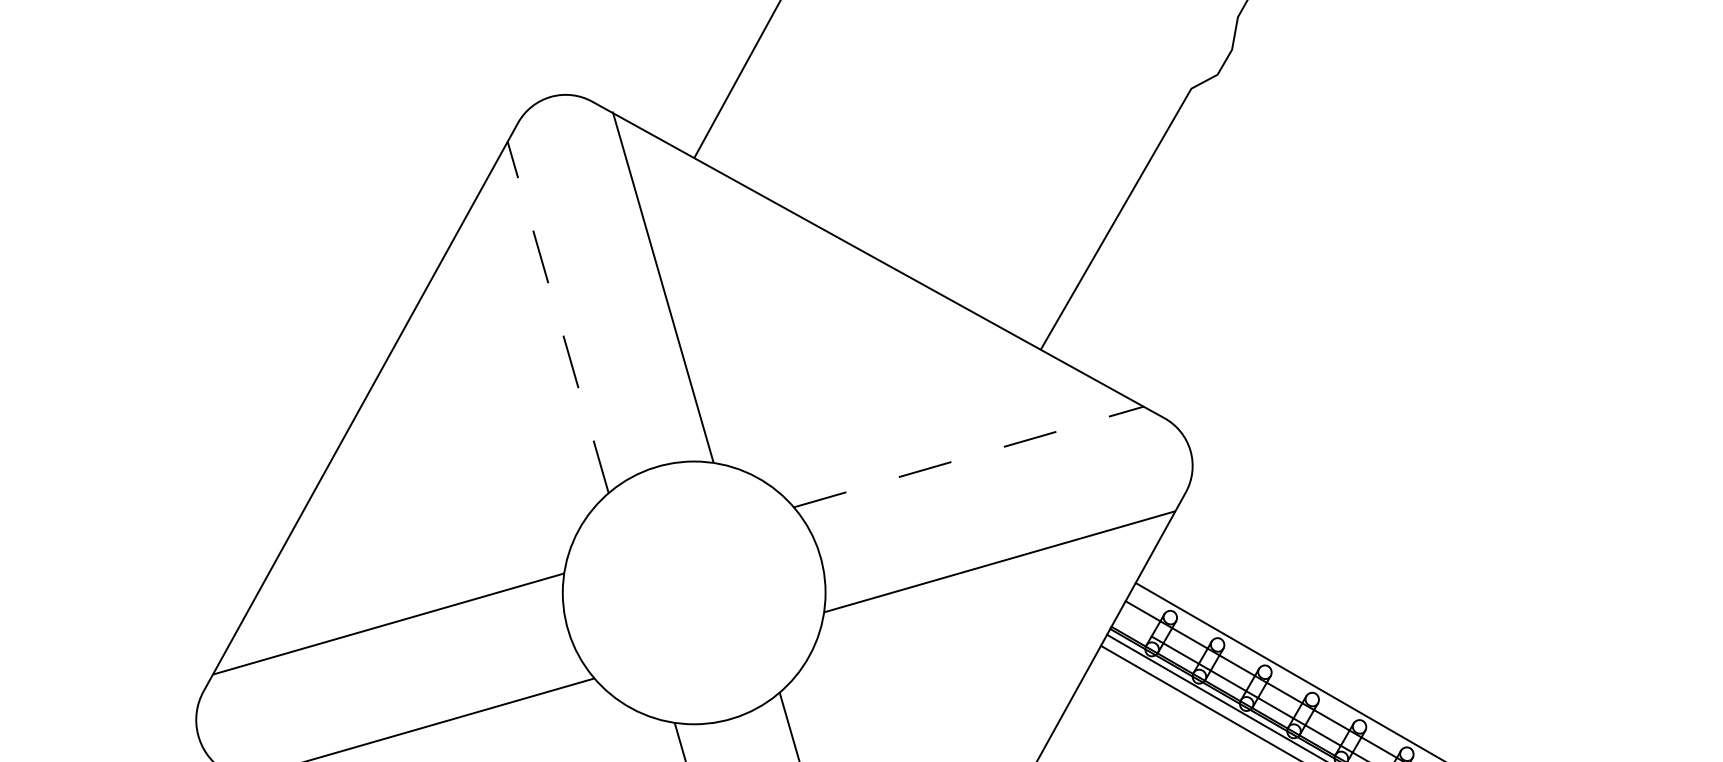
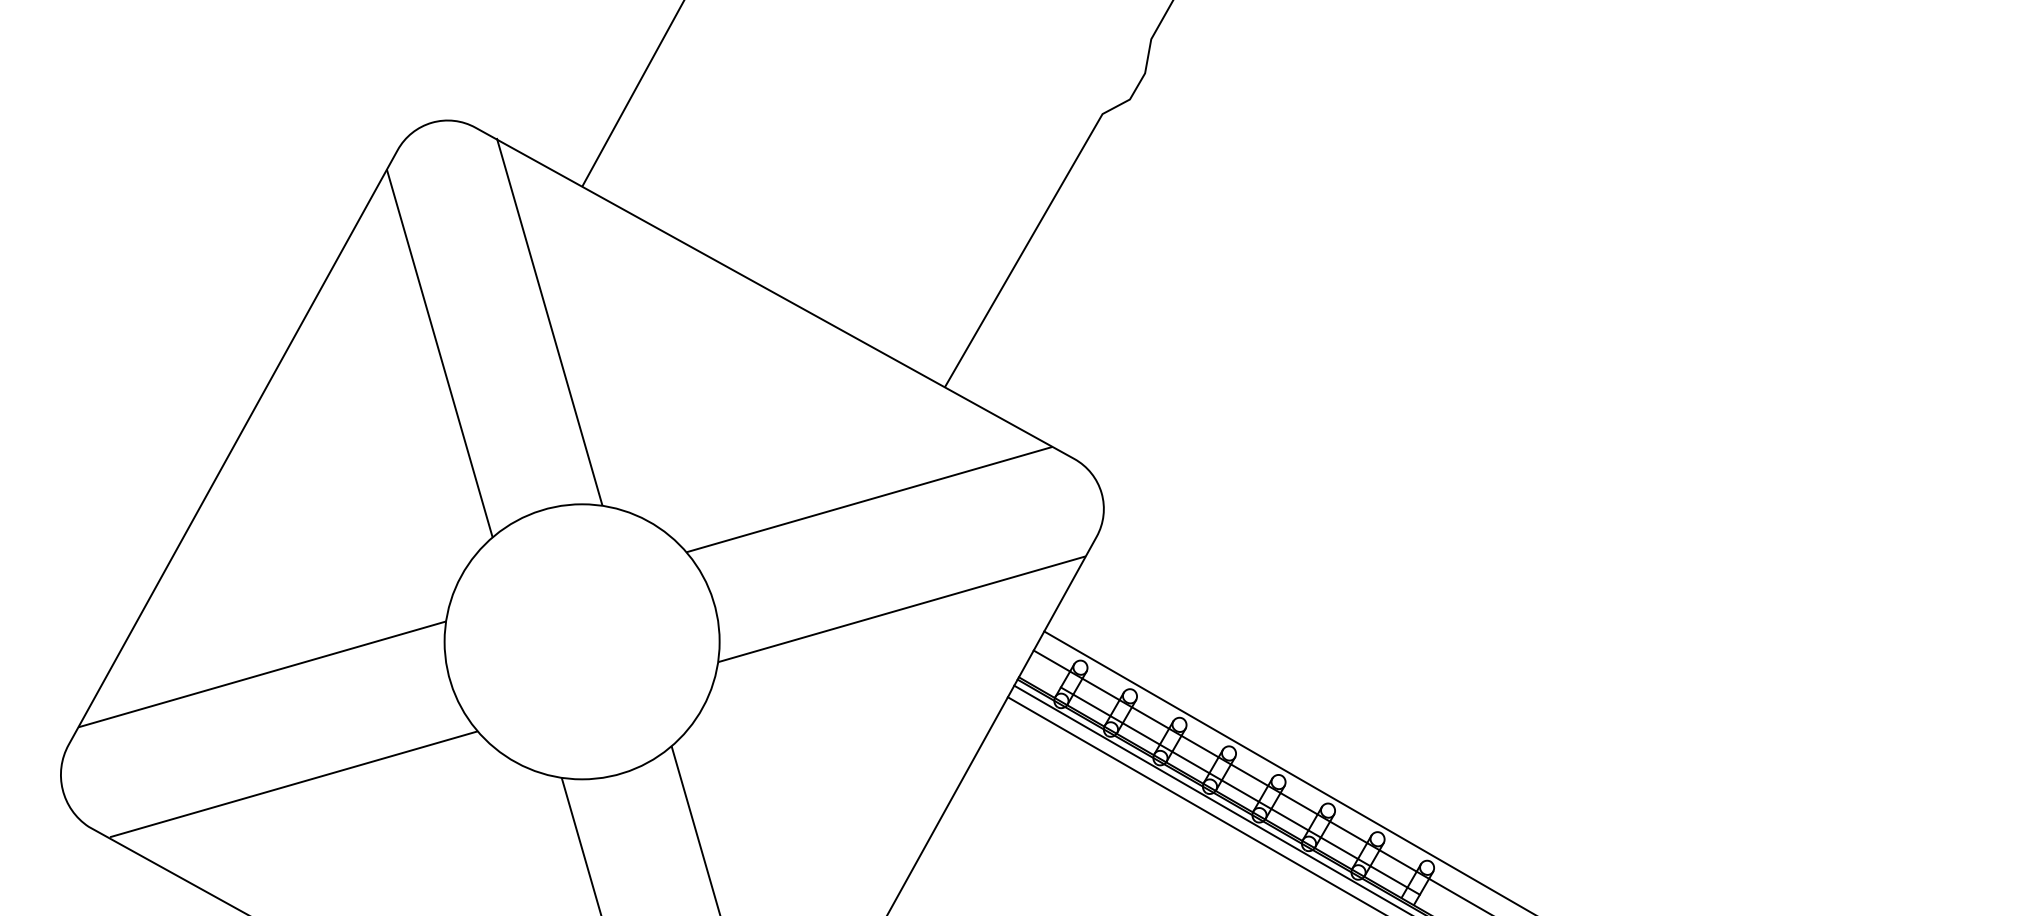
line: (557, 317) -> (439, 353), dashed -> solid
line: (969, 456) -> (870, 499), dashed -> solid

